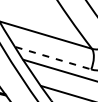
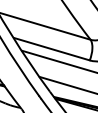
line: (53, 58) -> (52, 49), dashed -> solid

